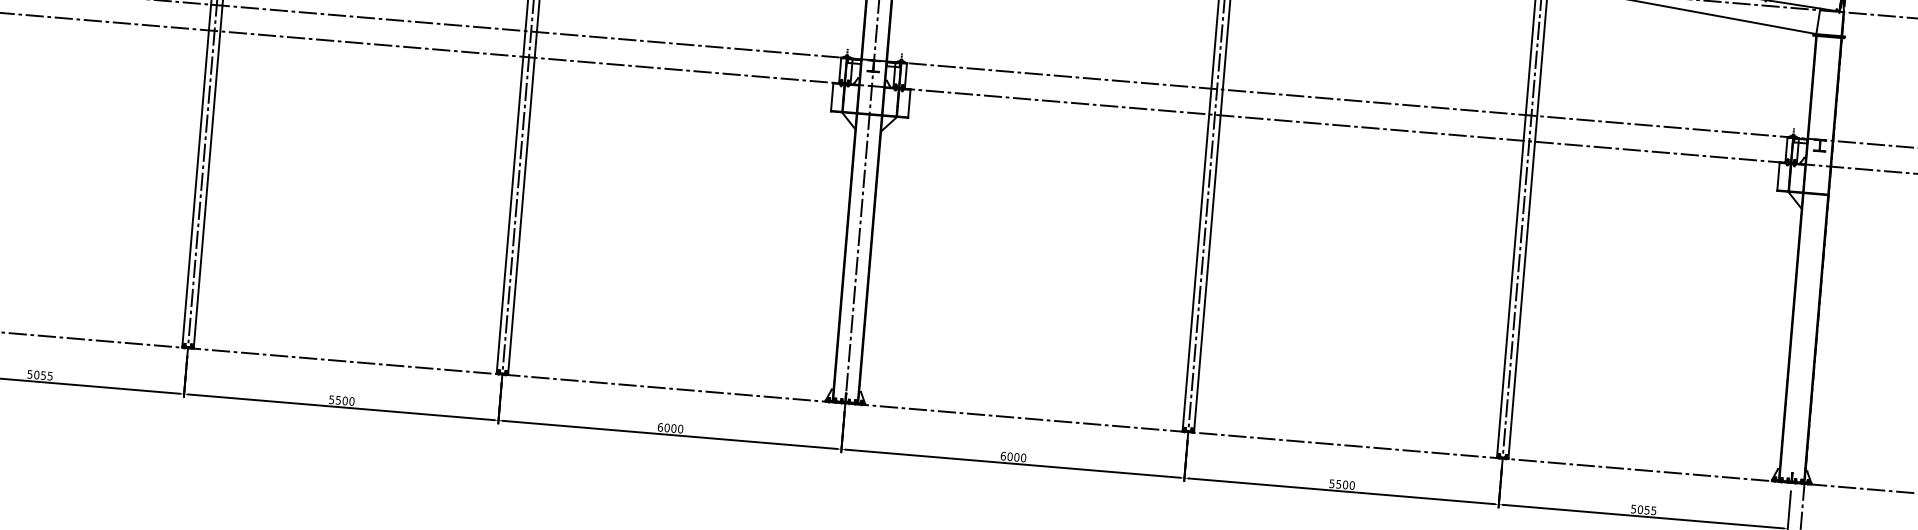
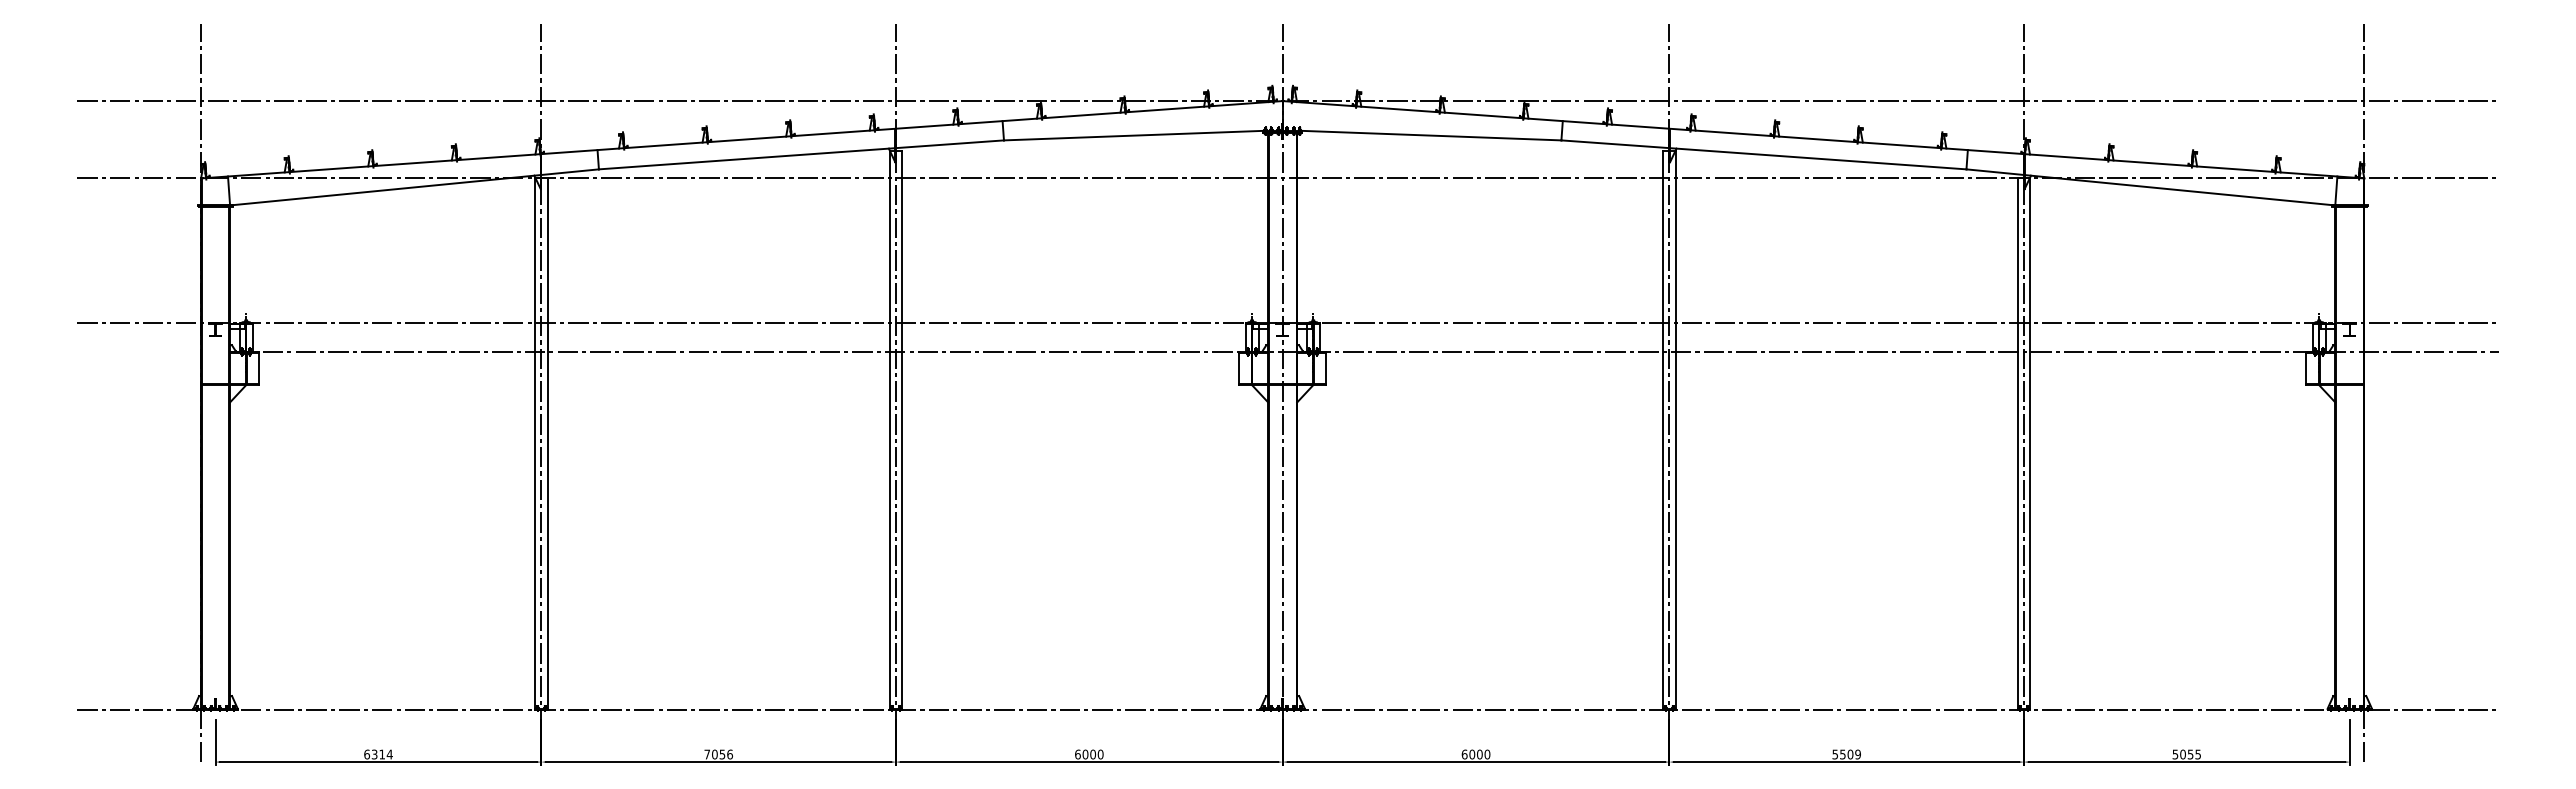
text: (40, 375) -> (378, 754), 5055 -> 6314
text: (341, 400) -> (718, 754), 5500 -> 7056
text: (1351, 485) -> (1857, 754), 5500 -> 5509

